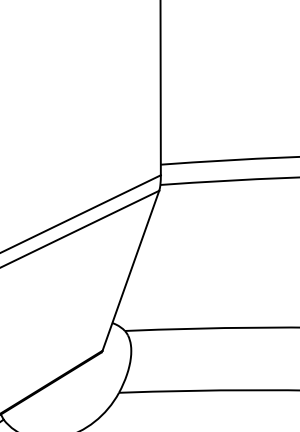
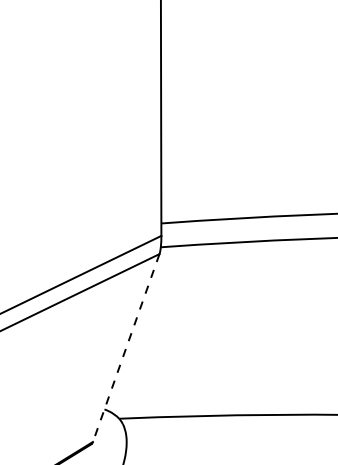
line: (130, 270) -> (125, 347), solid -> dashed

